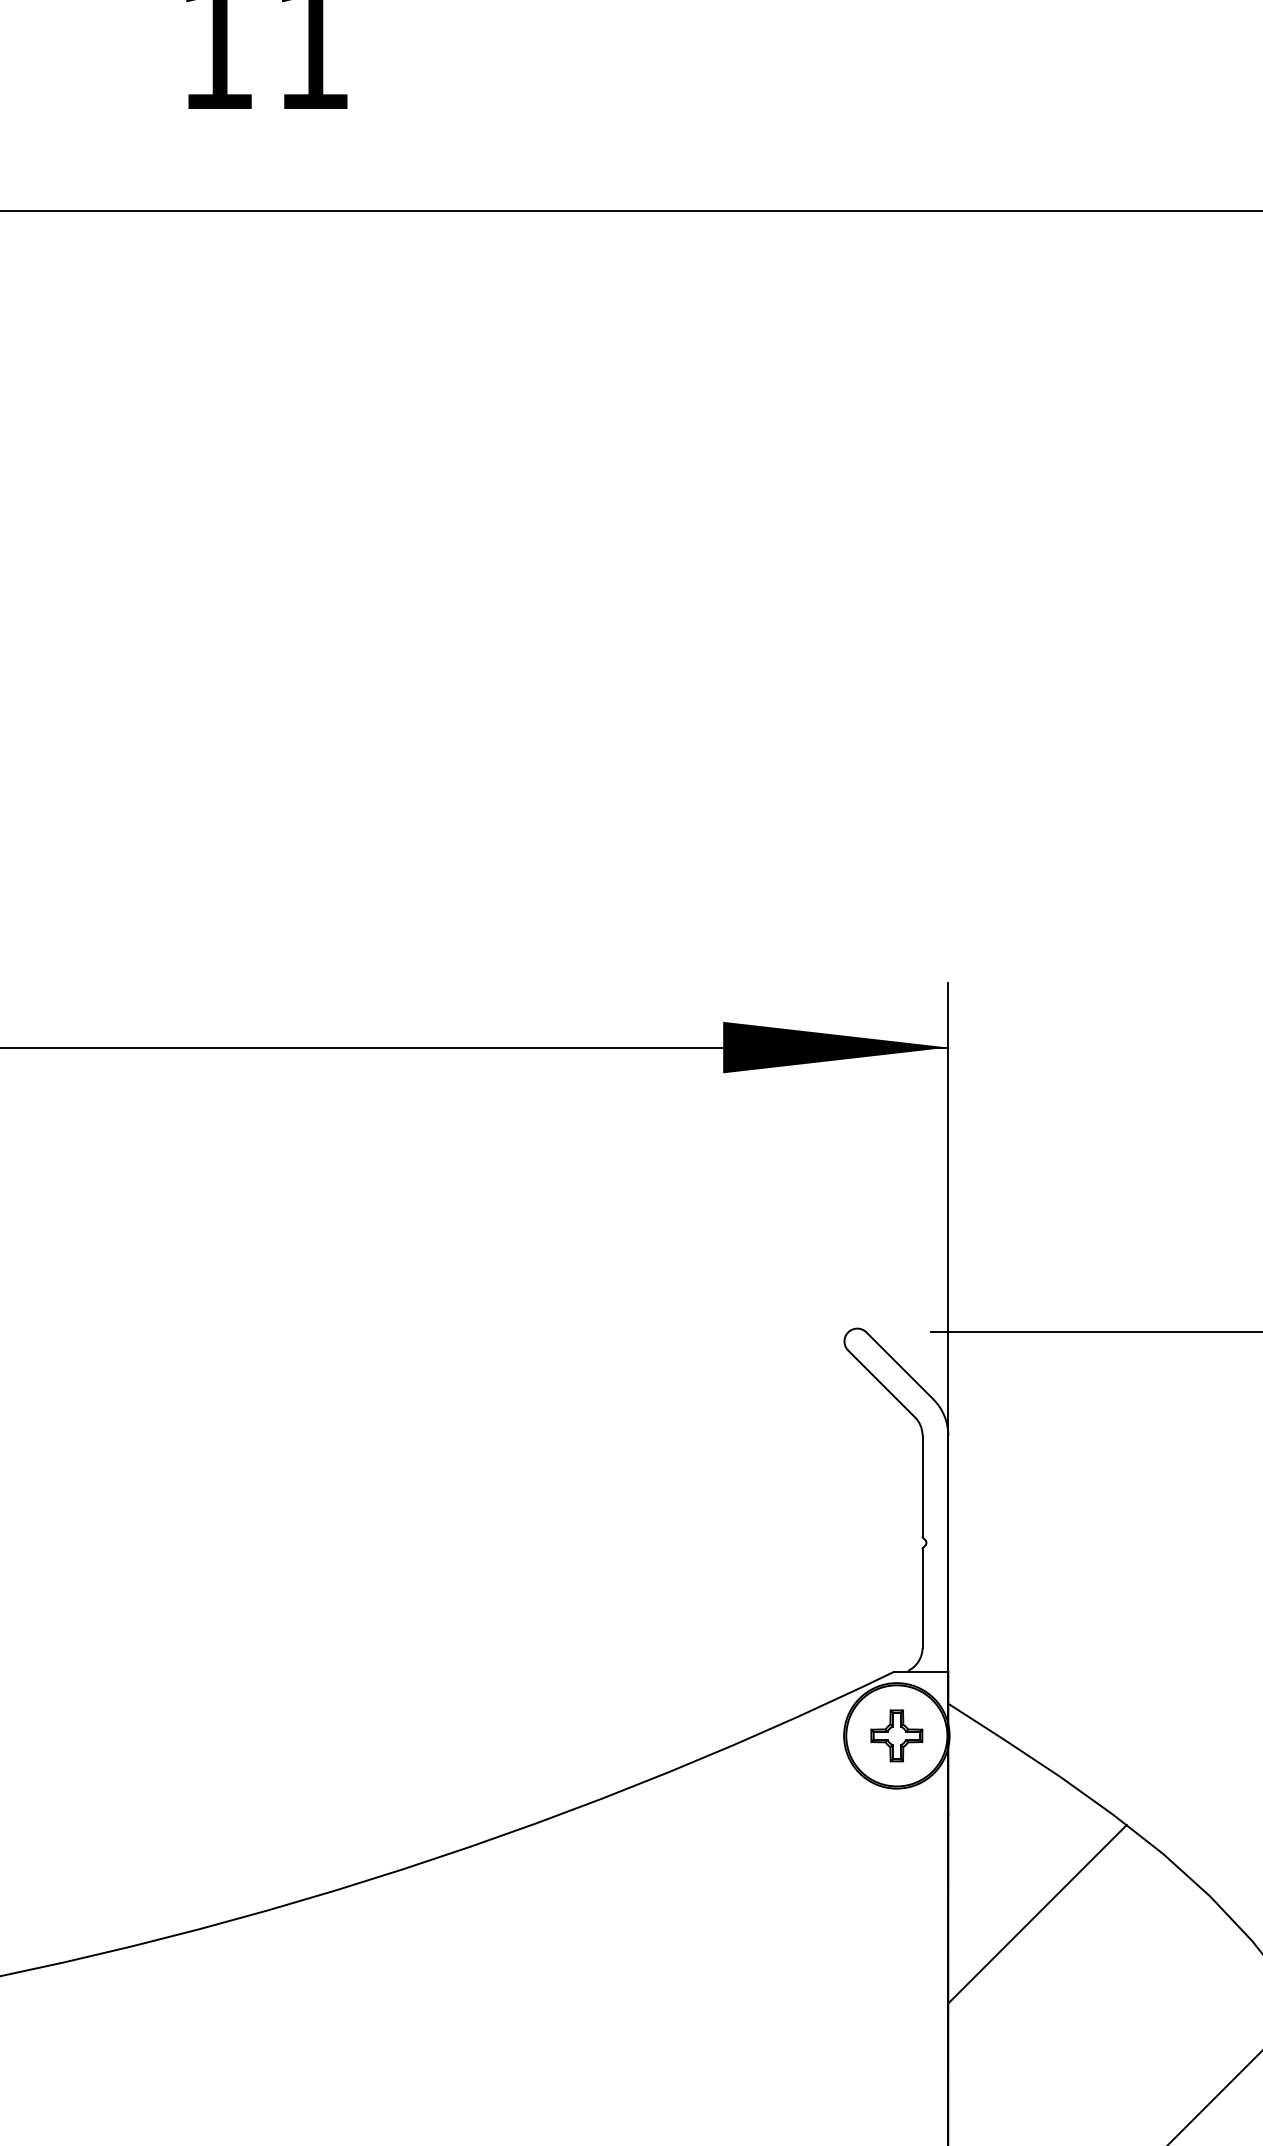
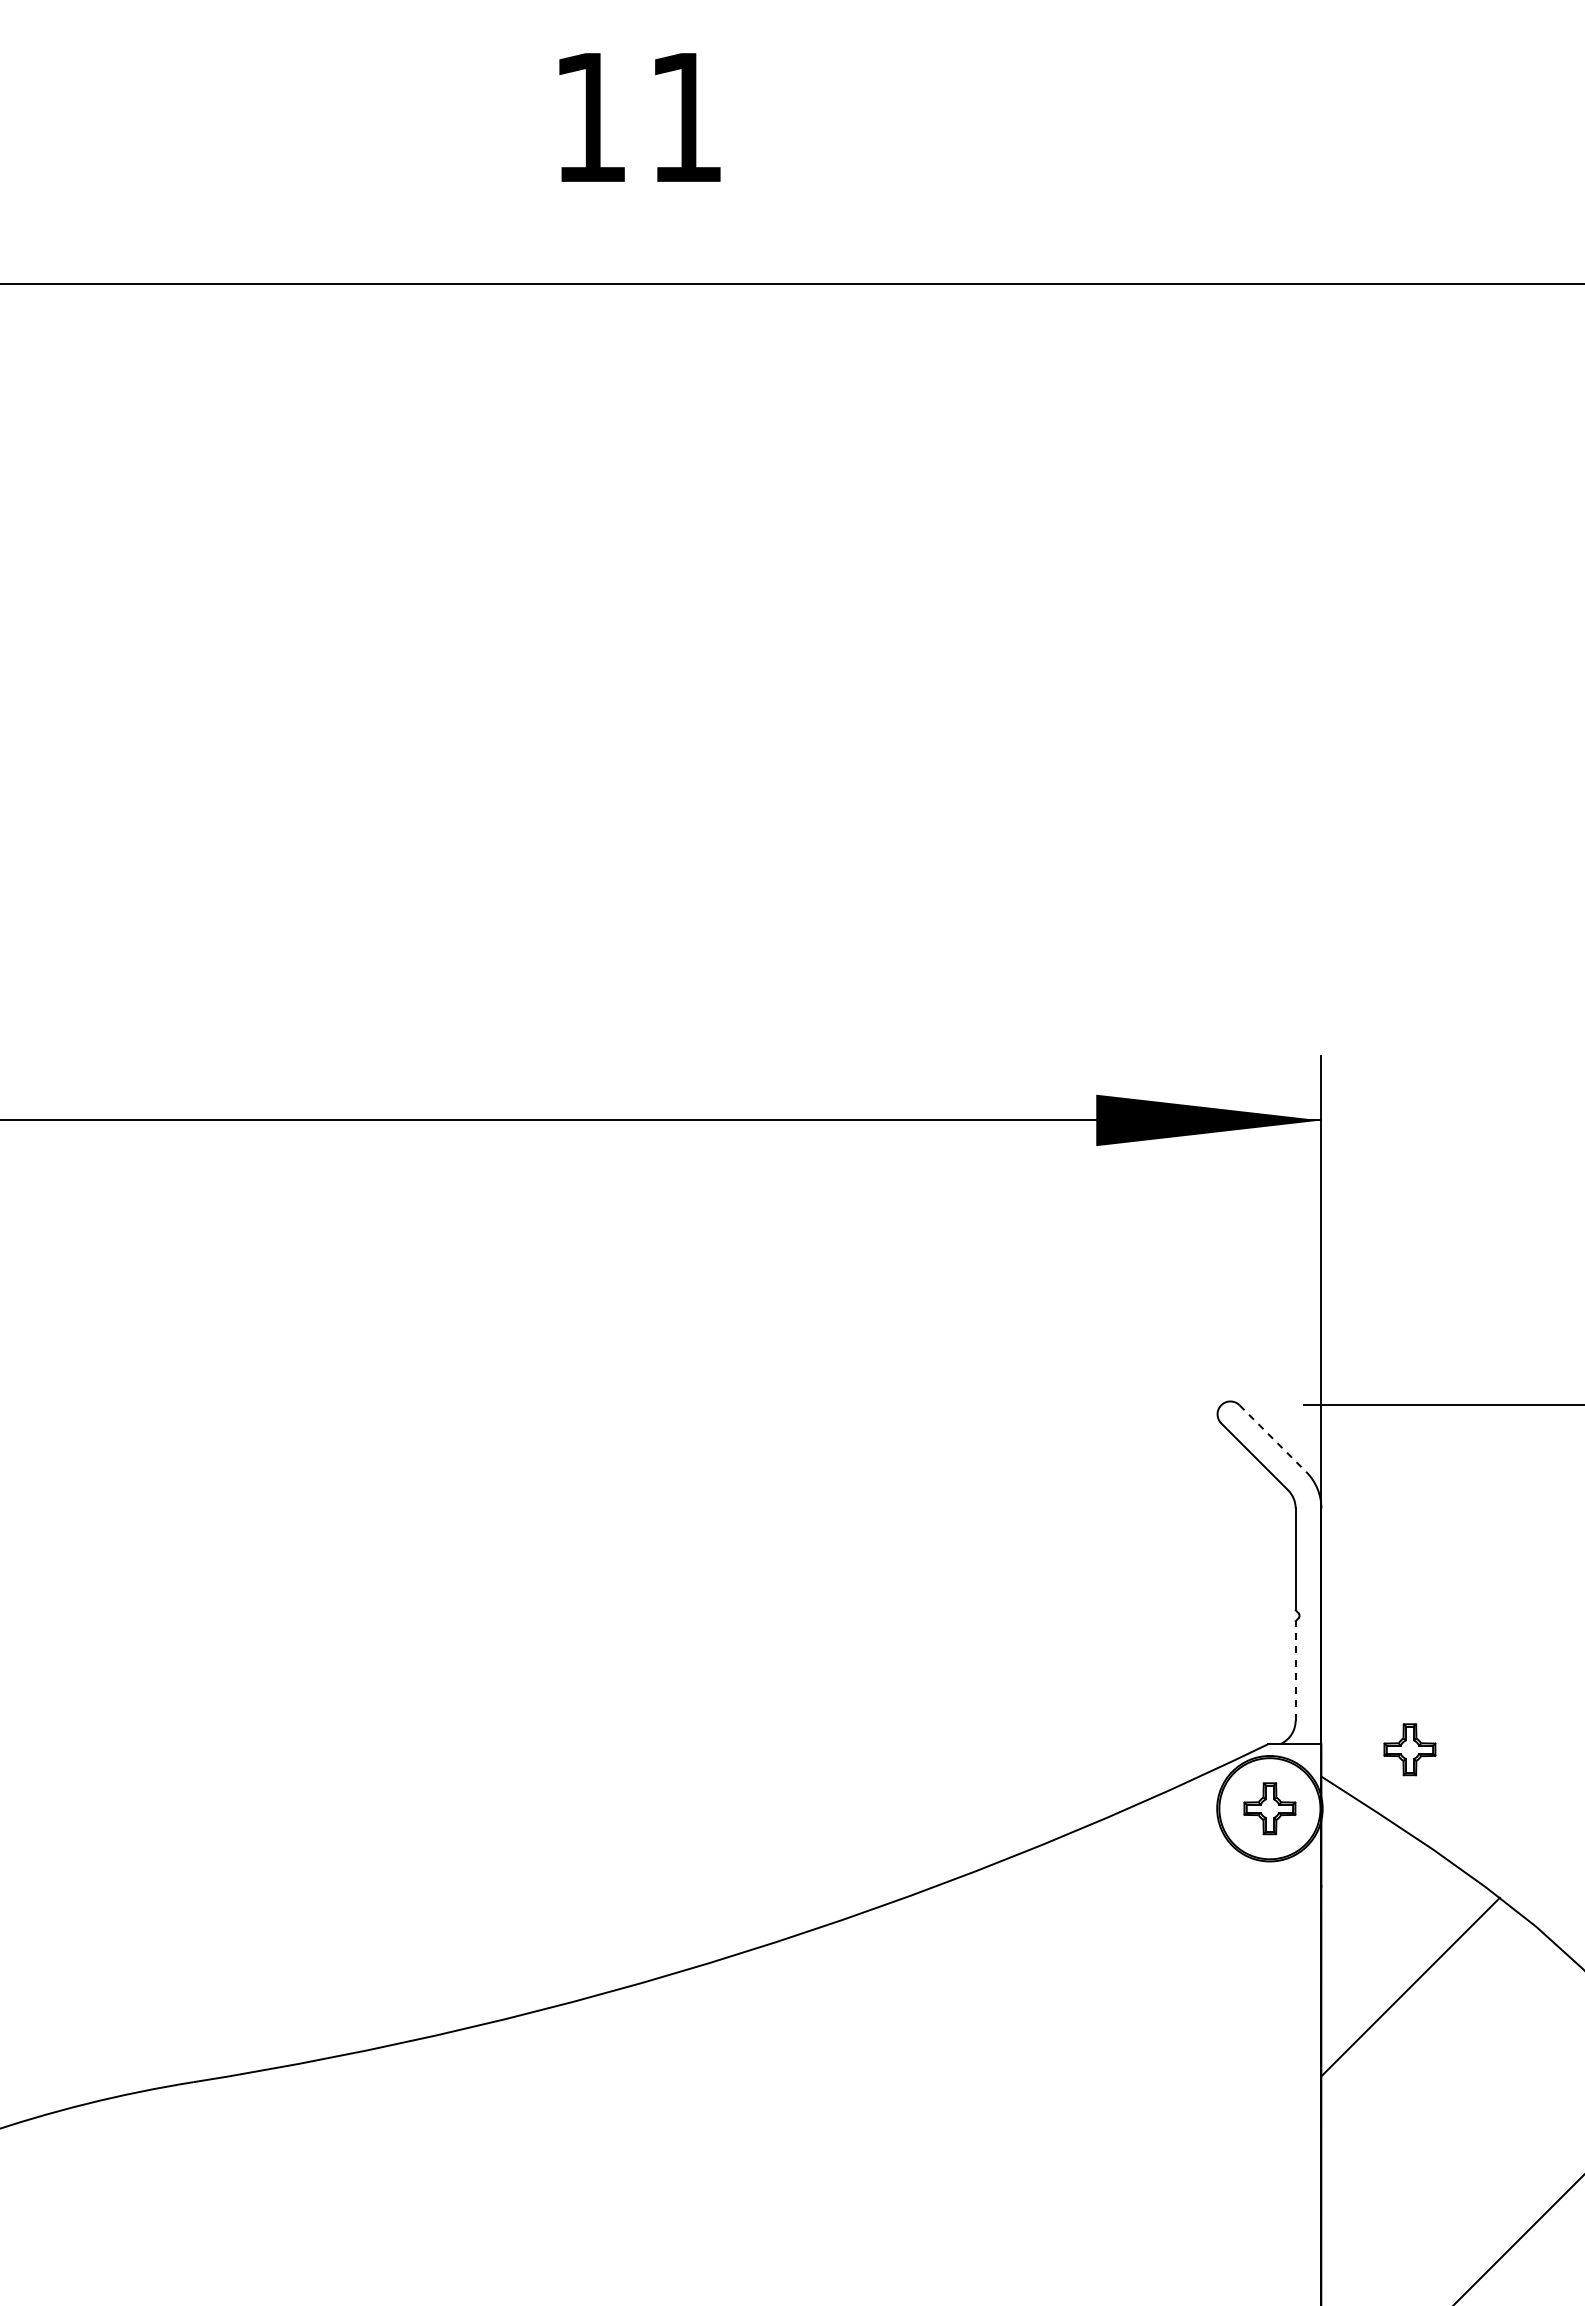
line: (900, 1365) -> (1273, 1438), solid -> dashed
line: (922, 1597) -> (1295, 1670), solid -> dashed
part: (1036, 1676) -> (1409, 1749), added

